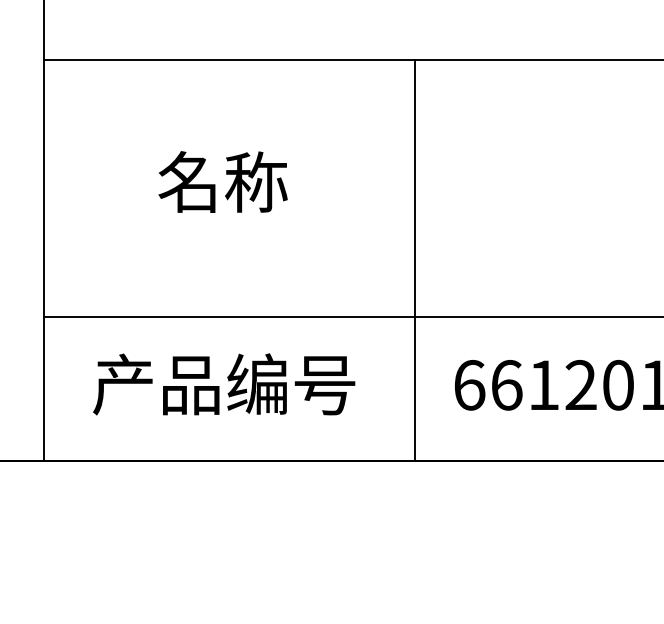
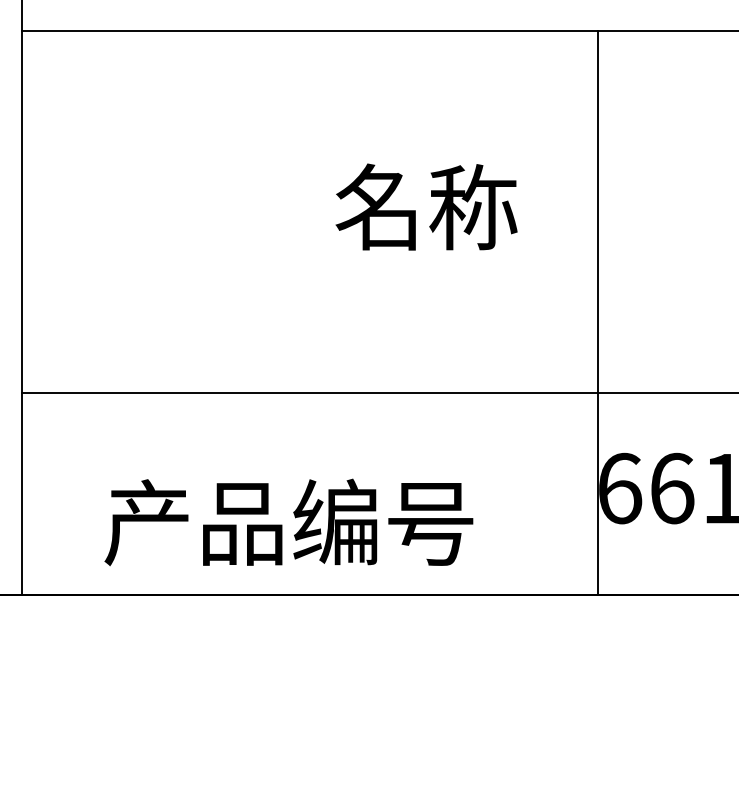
text: (222, 181) -> (425, 206), moved
line: (415, 260) -> (598, 313), moved
text: (224, 384) -> (289, 522), moved

